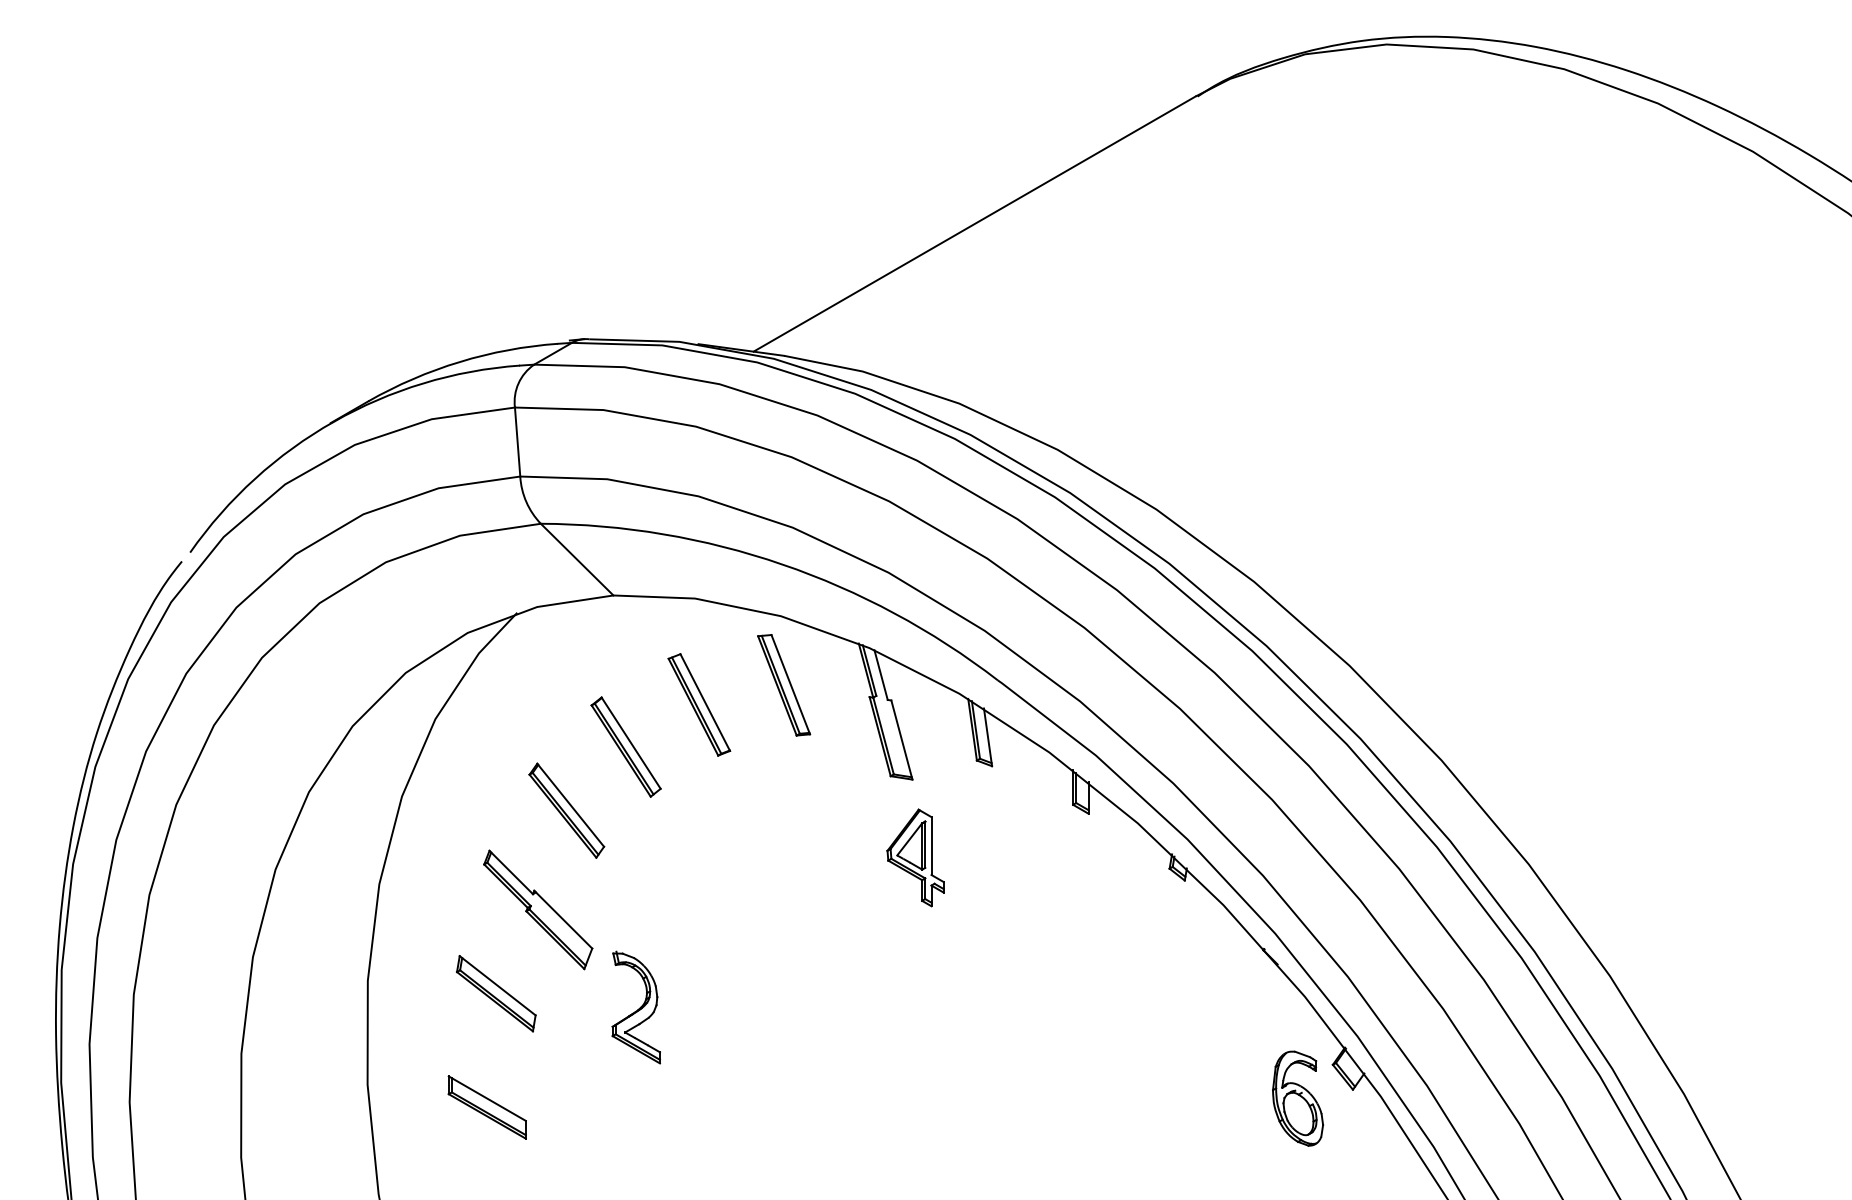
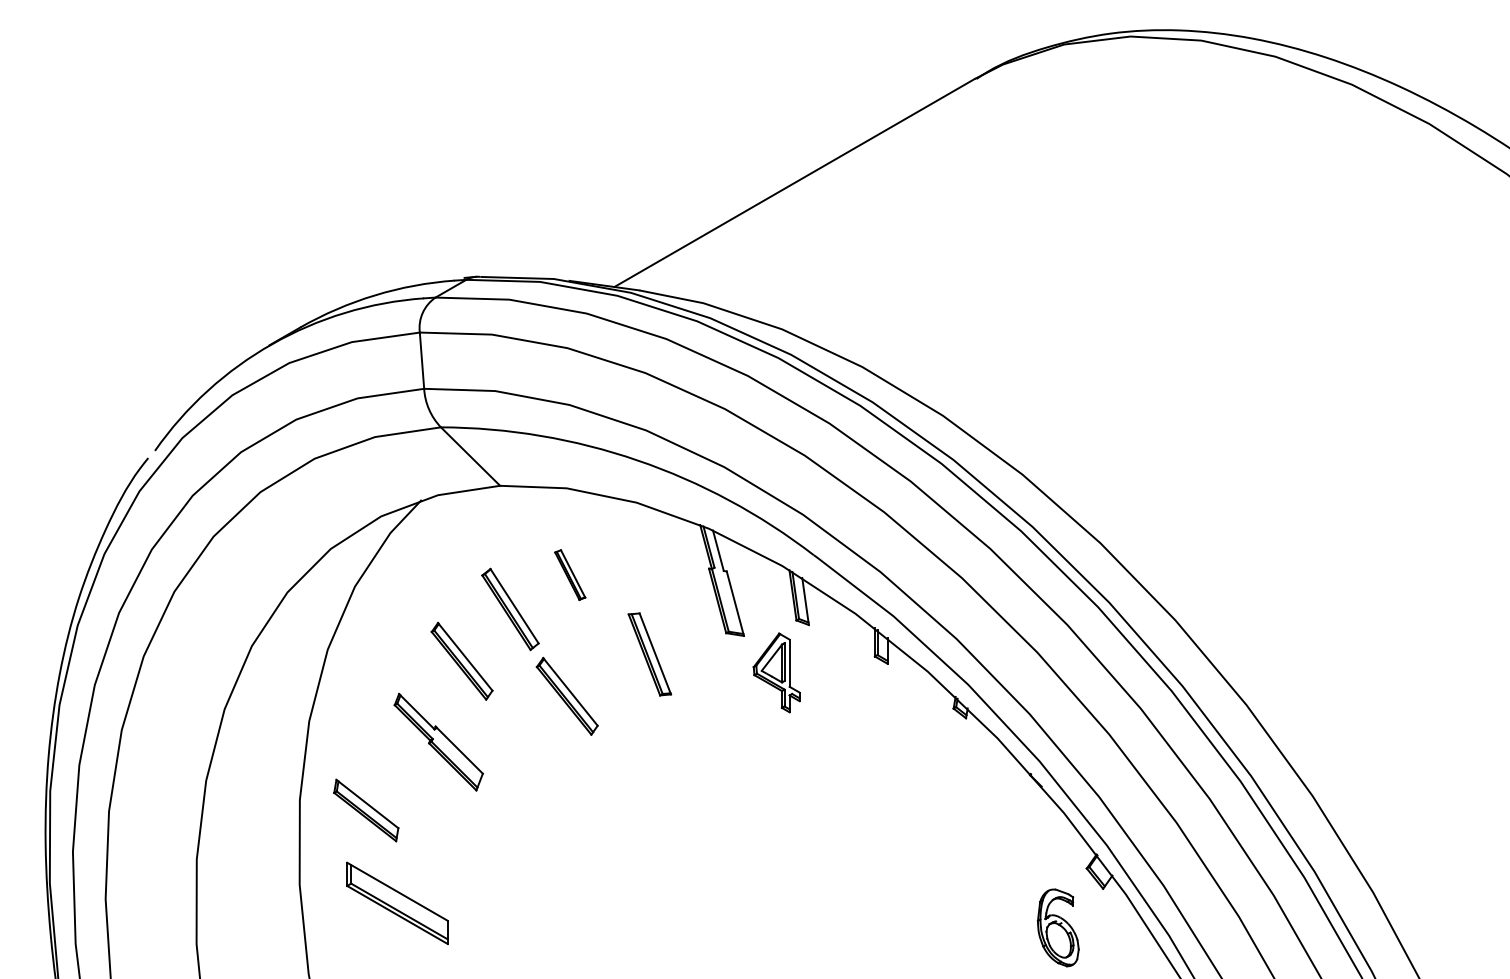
part: (784, 685) -> (650, 654), moved
part: (699, 704) -> (570, 574), size x0.6
part: (695, 853) -> (567, 696), added
part: (915, 857) -> (776, 672), moved
part: (496, 993) -> (366, 810), moved
part: (635, 1007) -> (518, 821), removed
part: (1298, 1098) -> (1058, 927), moved
part: (486, 1107) -> (396, 903), size x1.6

